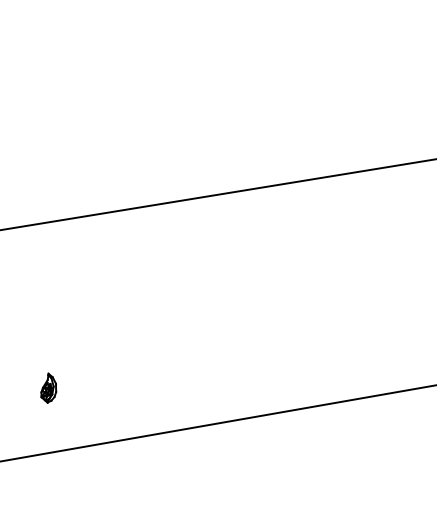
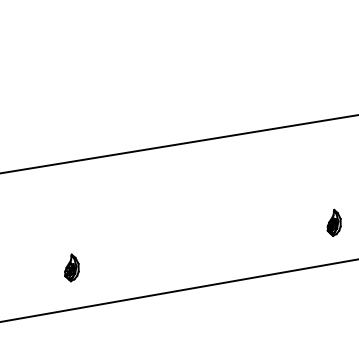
part: (48, 387) -> (71, 267), size x1.43

